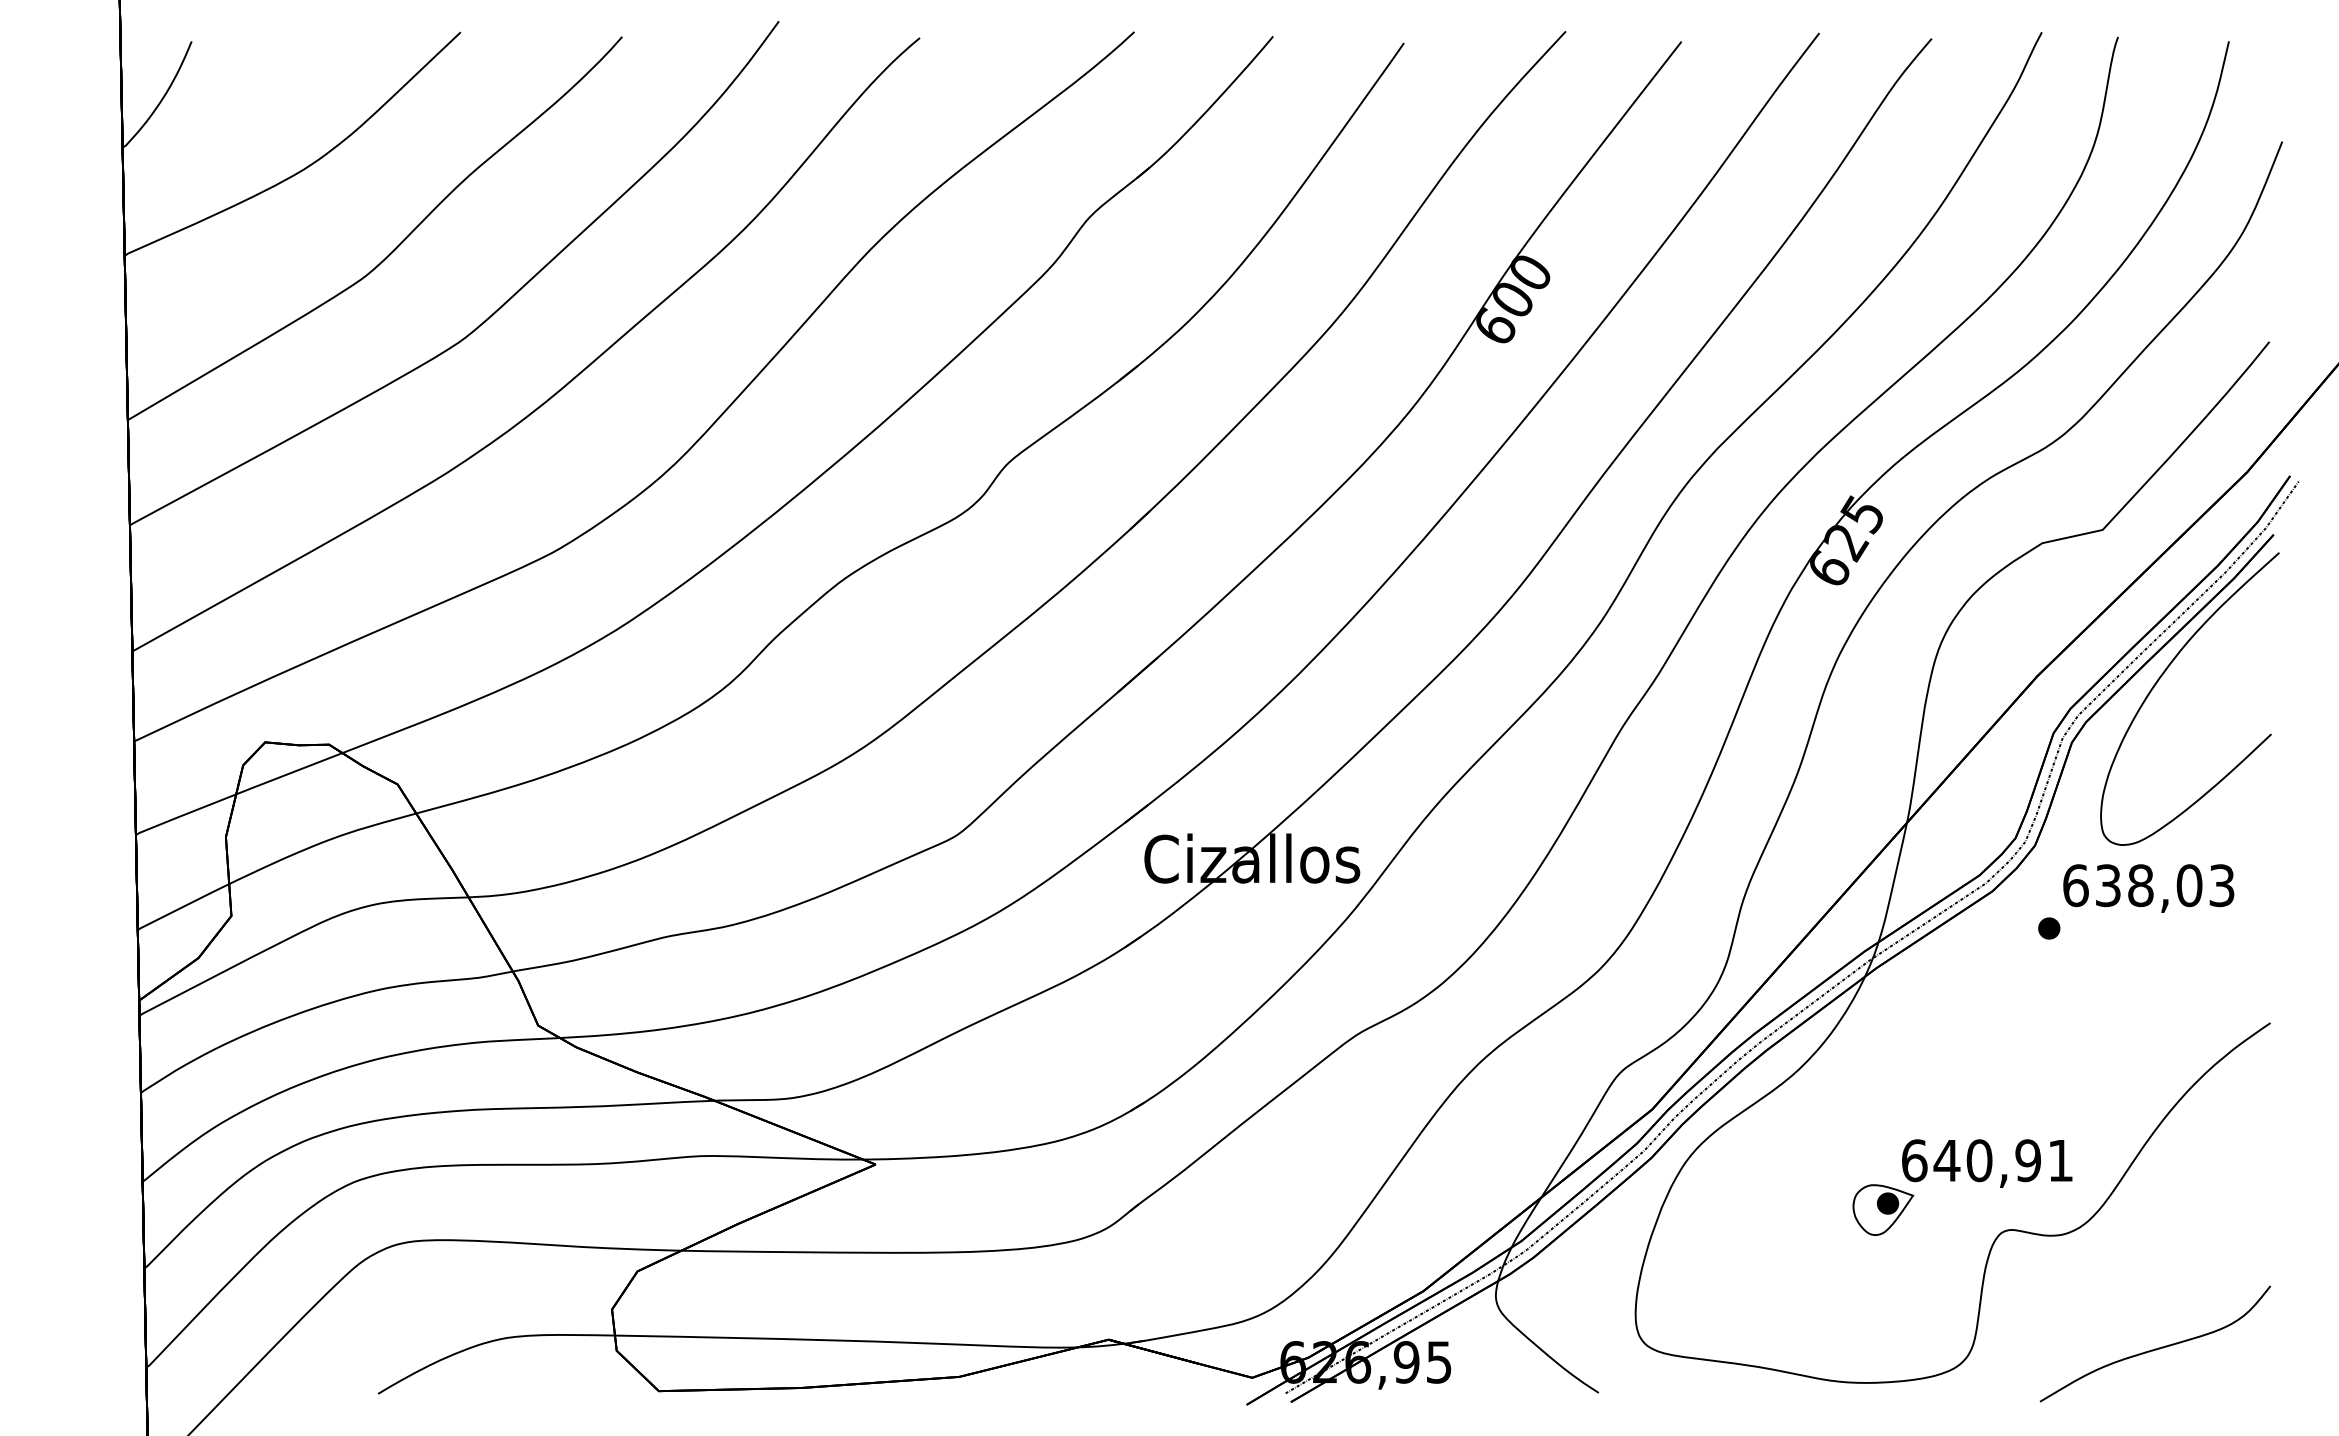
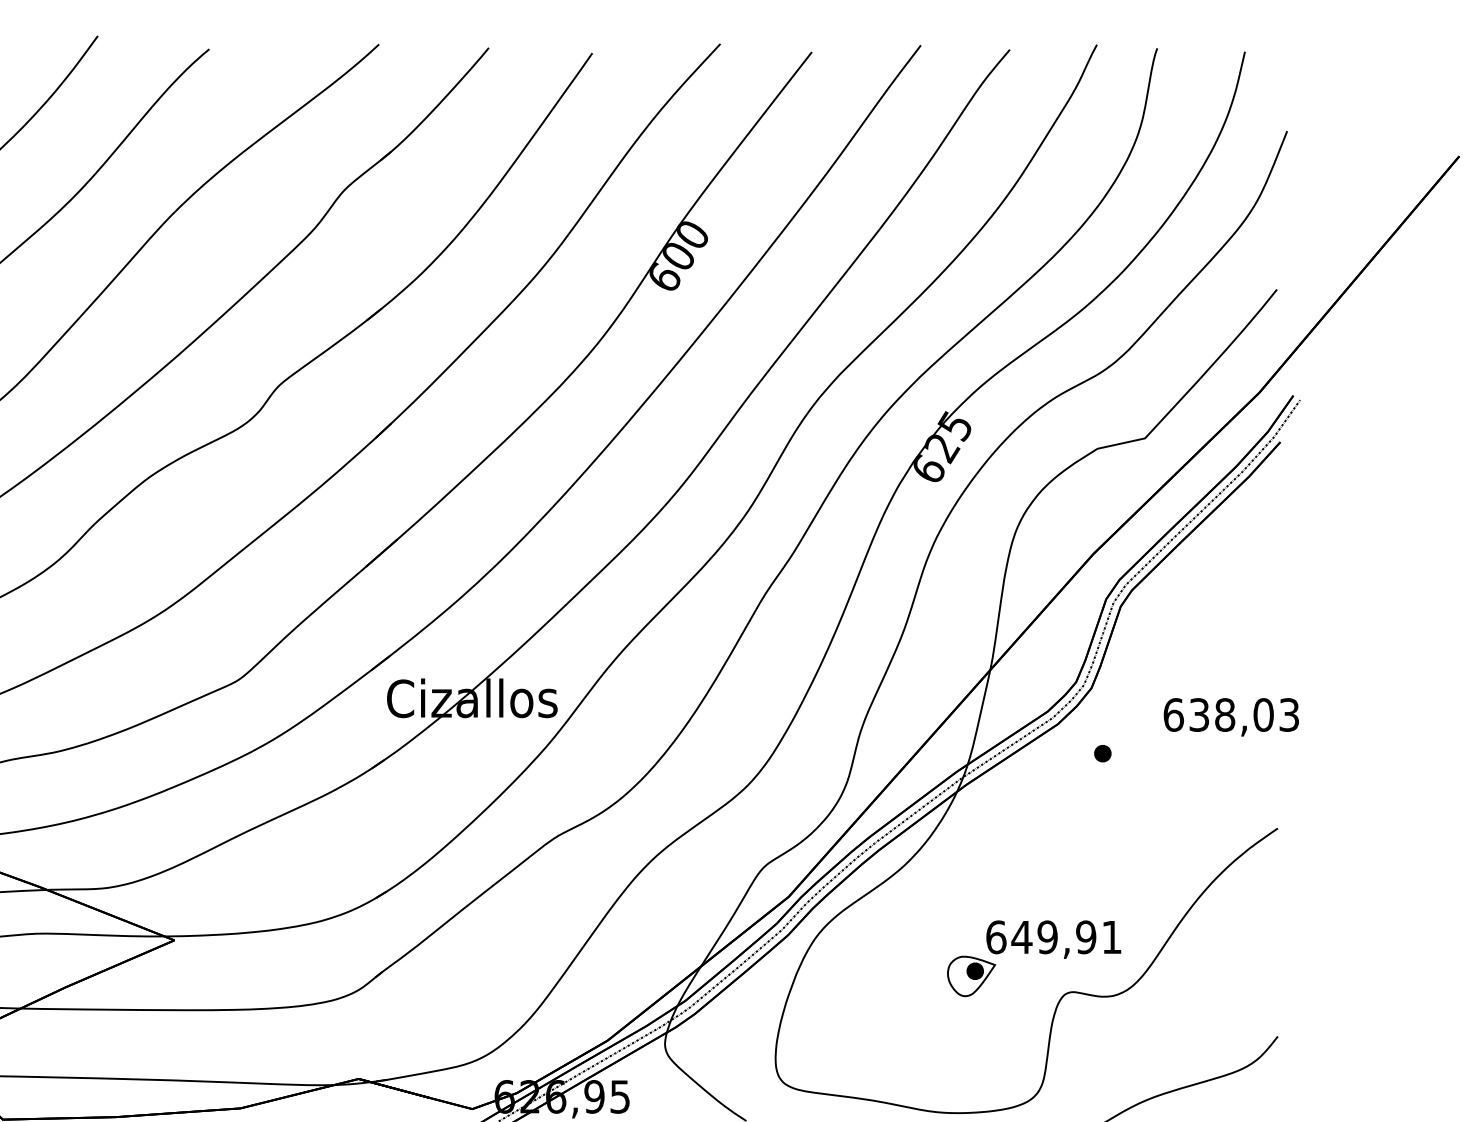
curve: (2162, 676) -> (1192, 554), removed
text: (2148, 888) -> (1231, 717), moved
text: (1979, 1160) -> (1047, 937), 640,91 -> 649,91

